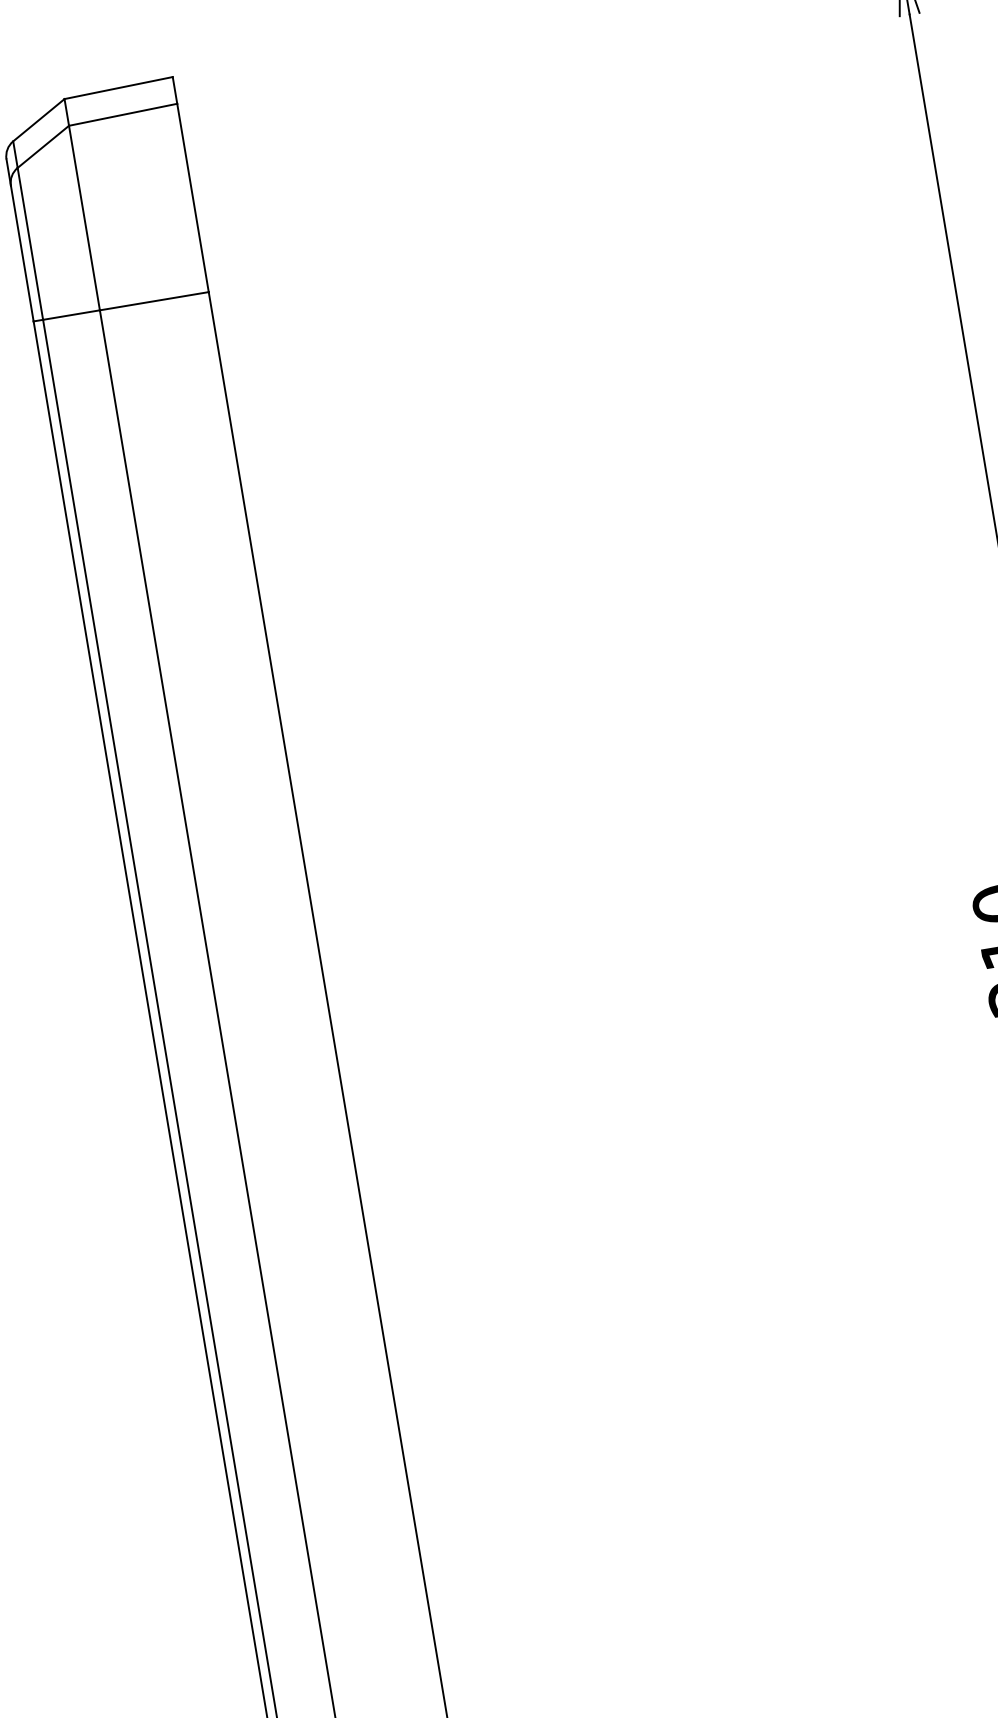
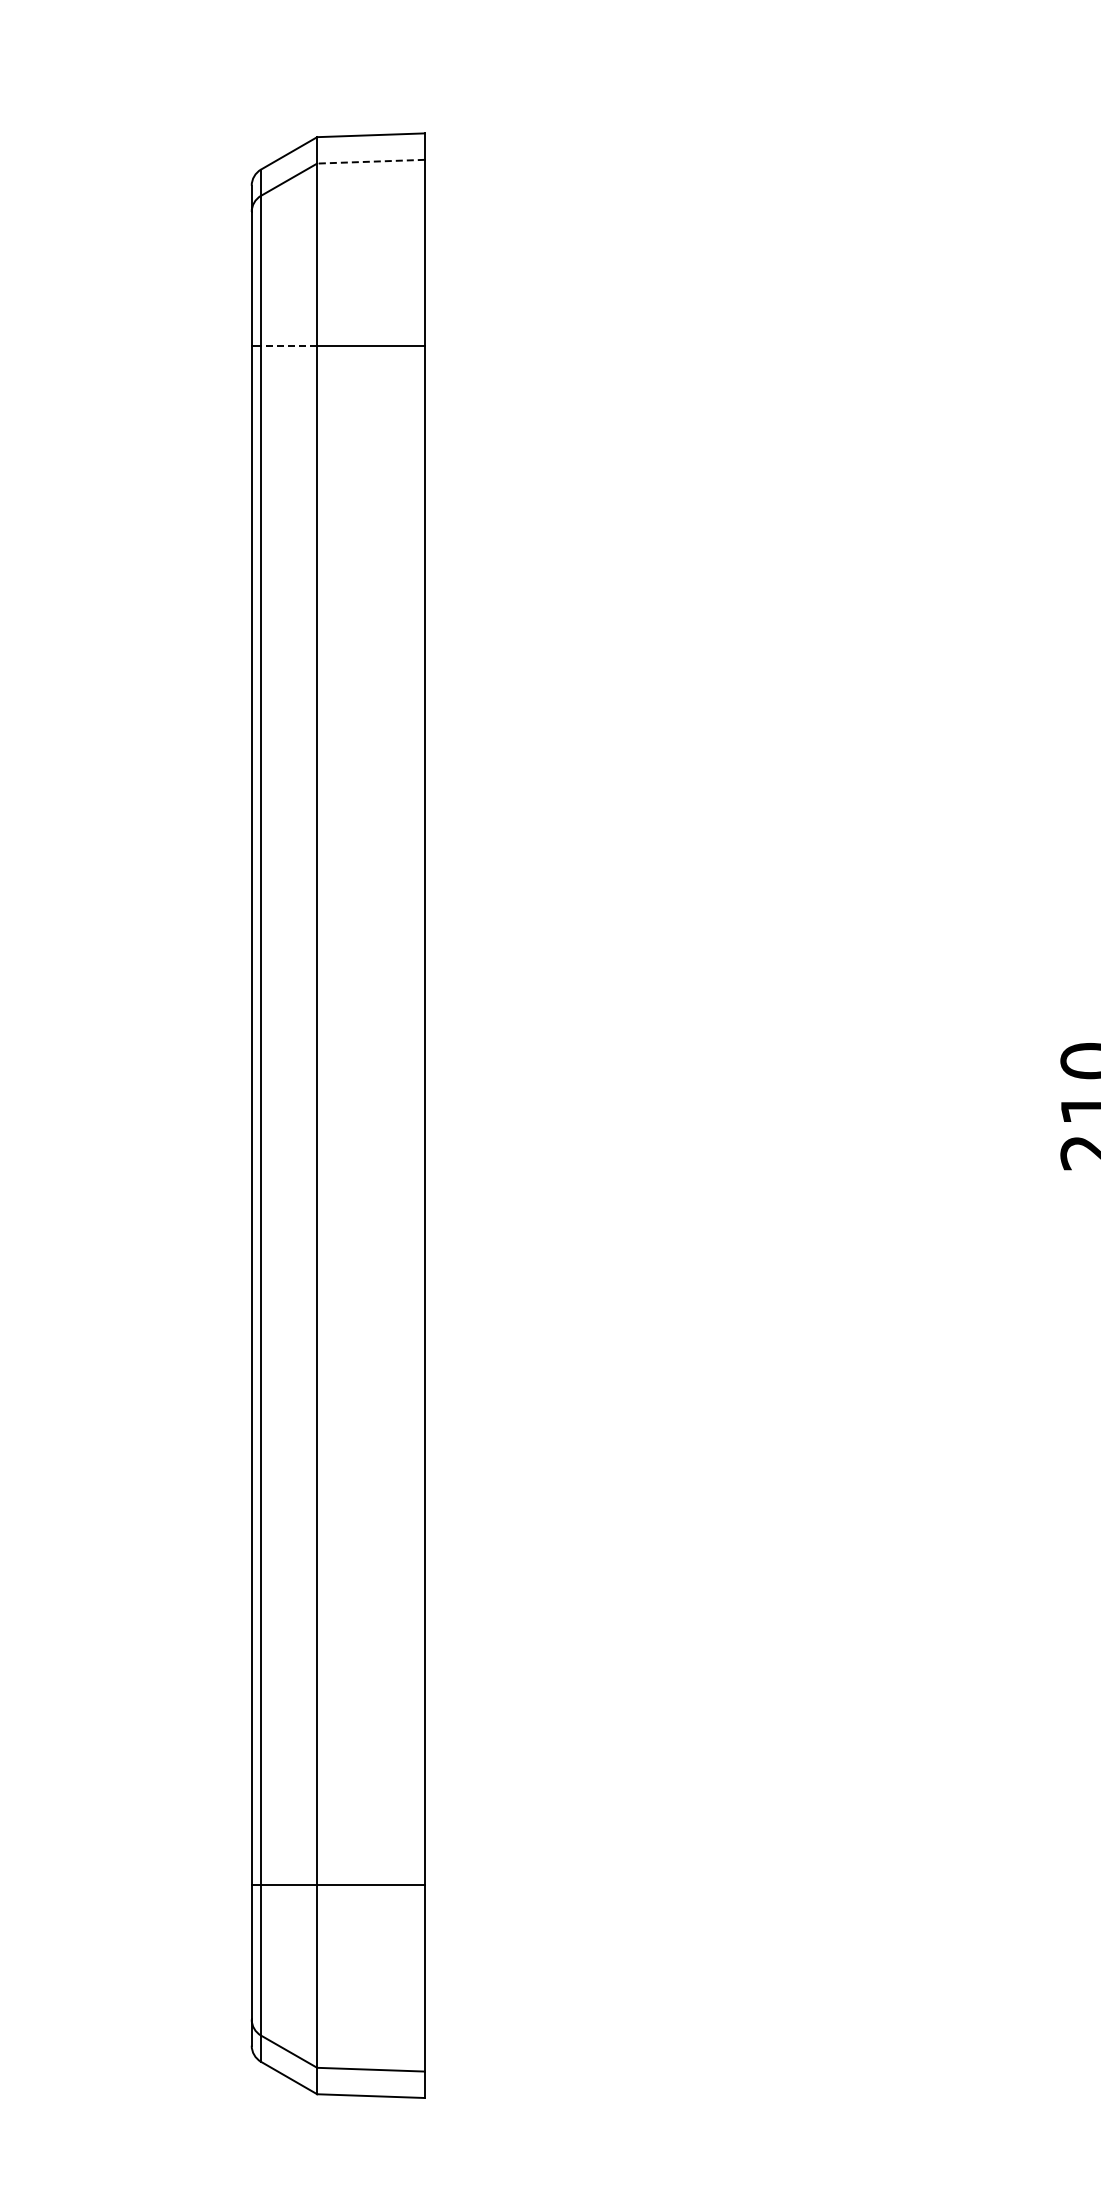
line: (123, 114) -> (371, 161), solid -> dashed
line: (70, 314) -> (288, 345), solid -> dashed

